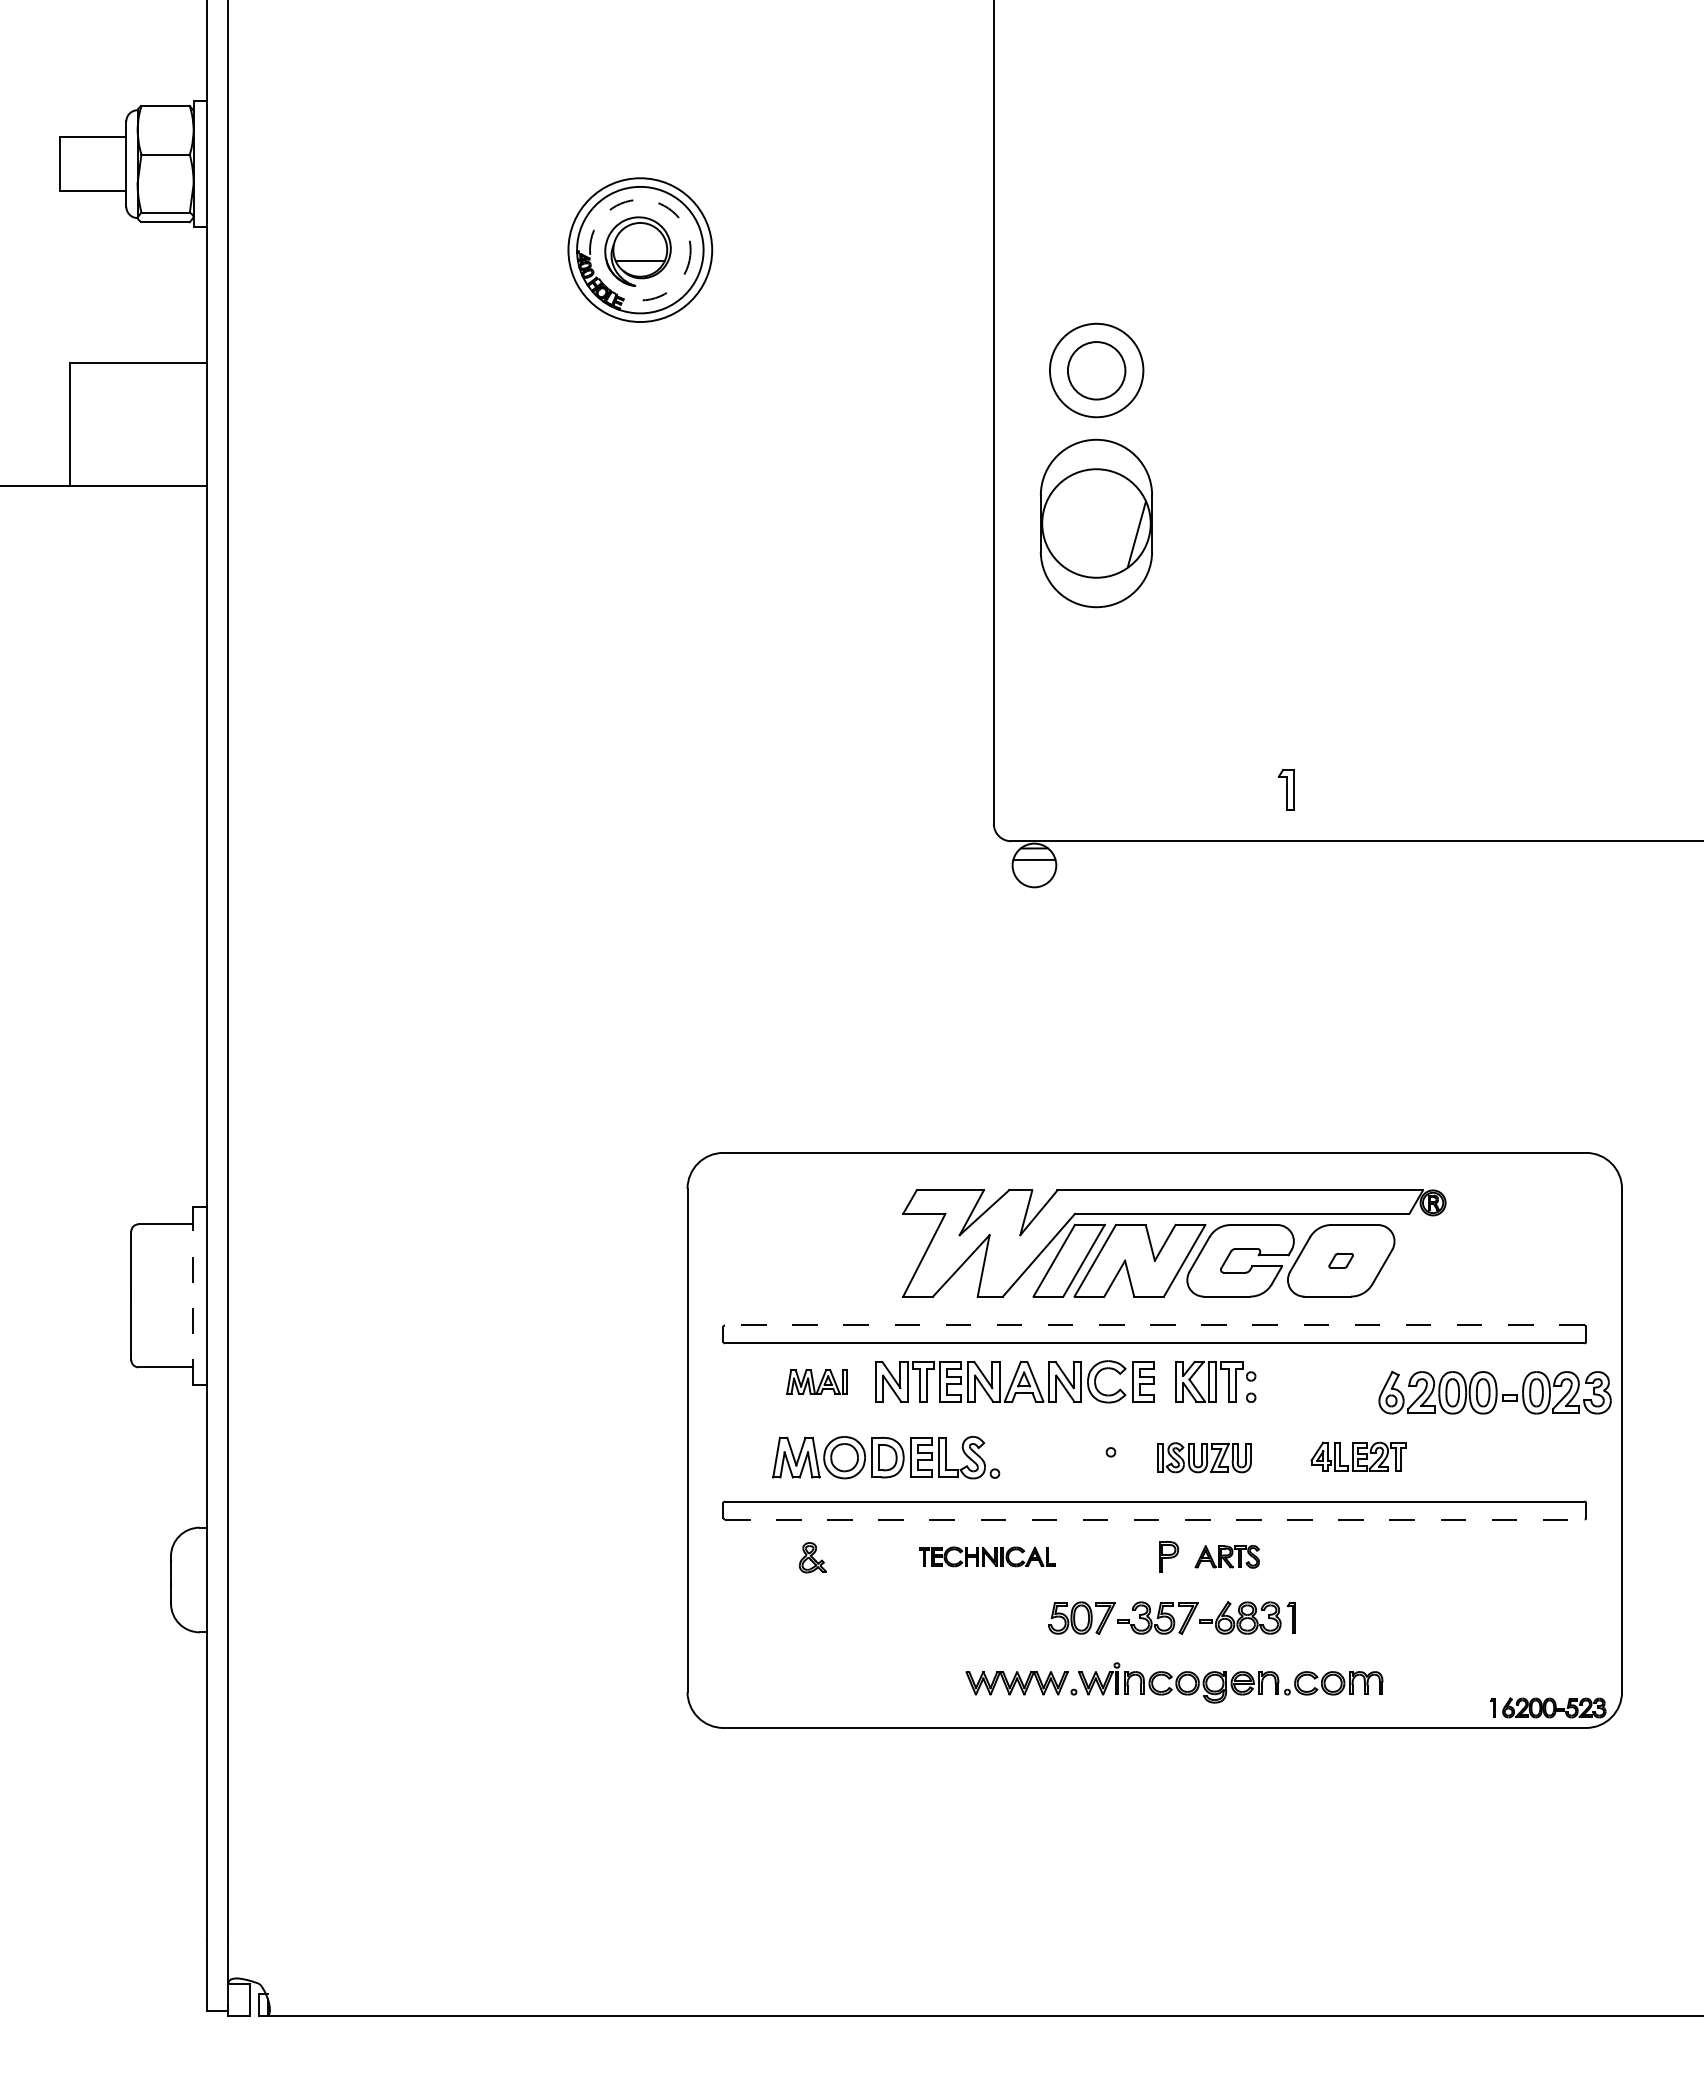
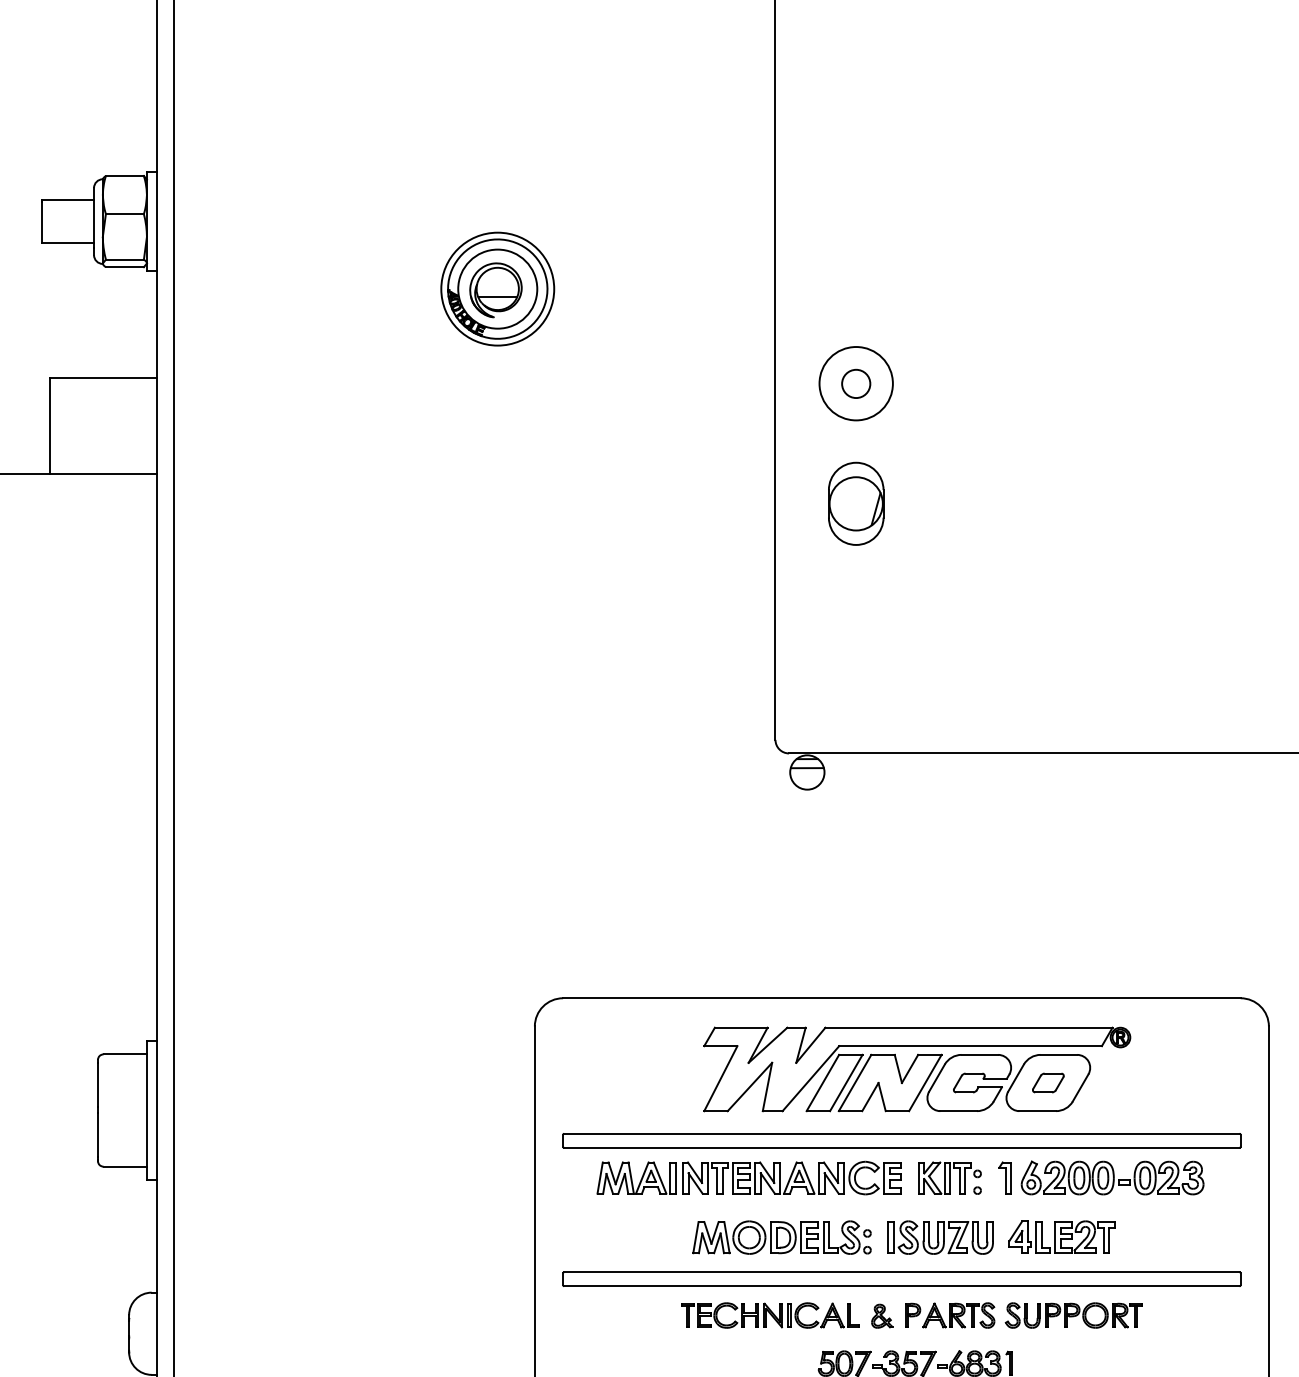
circle: (640, 249) -> (497, 288), dashed -> solid
circle: (1096, 370) -> (856, 383), size x0.62
part: (1096, 523) -> (856, 503), size x0.62
part: (1285, 789) -> (1004, 1177), moved
part: (1340, 1260) -> (1047, 1082), size x1.67
line: (193, 1295) -> (146, 1110), dashed -> solid
line: (1154, 1325) -> (901, 1133), dashed -> solid
part: (816, 1381) -> (636, 1177), size x1.67
part: (1494, 1392) -> (1112, 1177), moved
part: (1358, 1456) -> (1061, 1236), size x1.43
part: (886, 1457) -> (782, 1237), moved
part: (1204, 1457) -> (940, 1237), size x1.43
line: (1154, 1519) -> (901, 1286), dashed -> solid
part: (987, 1556) -> (770, 1315), size x1.67
part: (1227, 1556) -> (958, 1315), size x1.43
part: (1373, 1556) -> (1073, 1315), added
part: (812, 1557) -> (882, 1316), moved

